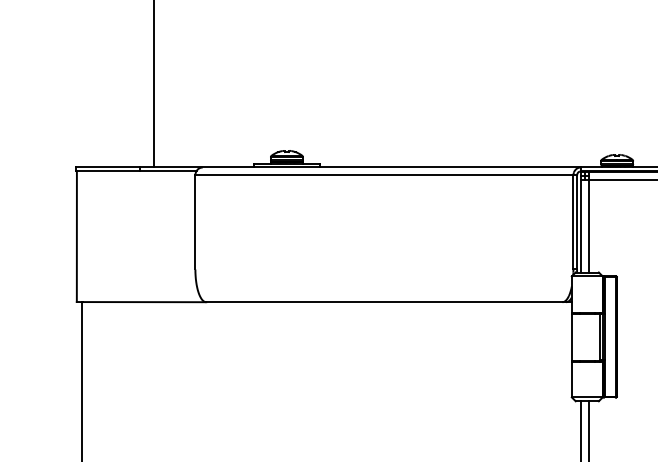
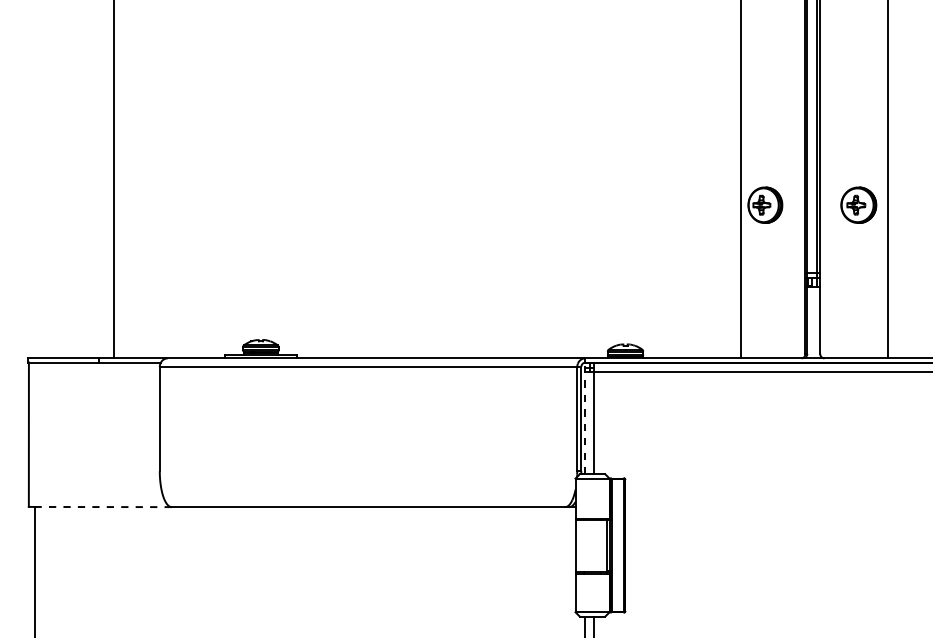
line: (580, 221) -> (585, 418), solid -> dashed
line: (144, 302) -> (103, 507), solid -> dashed

